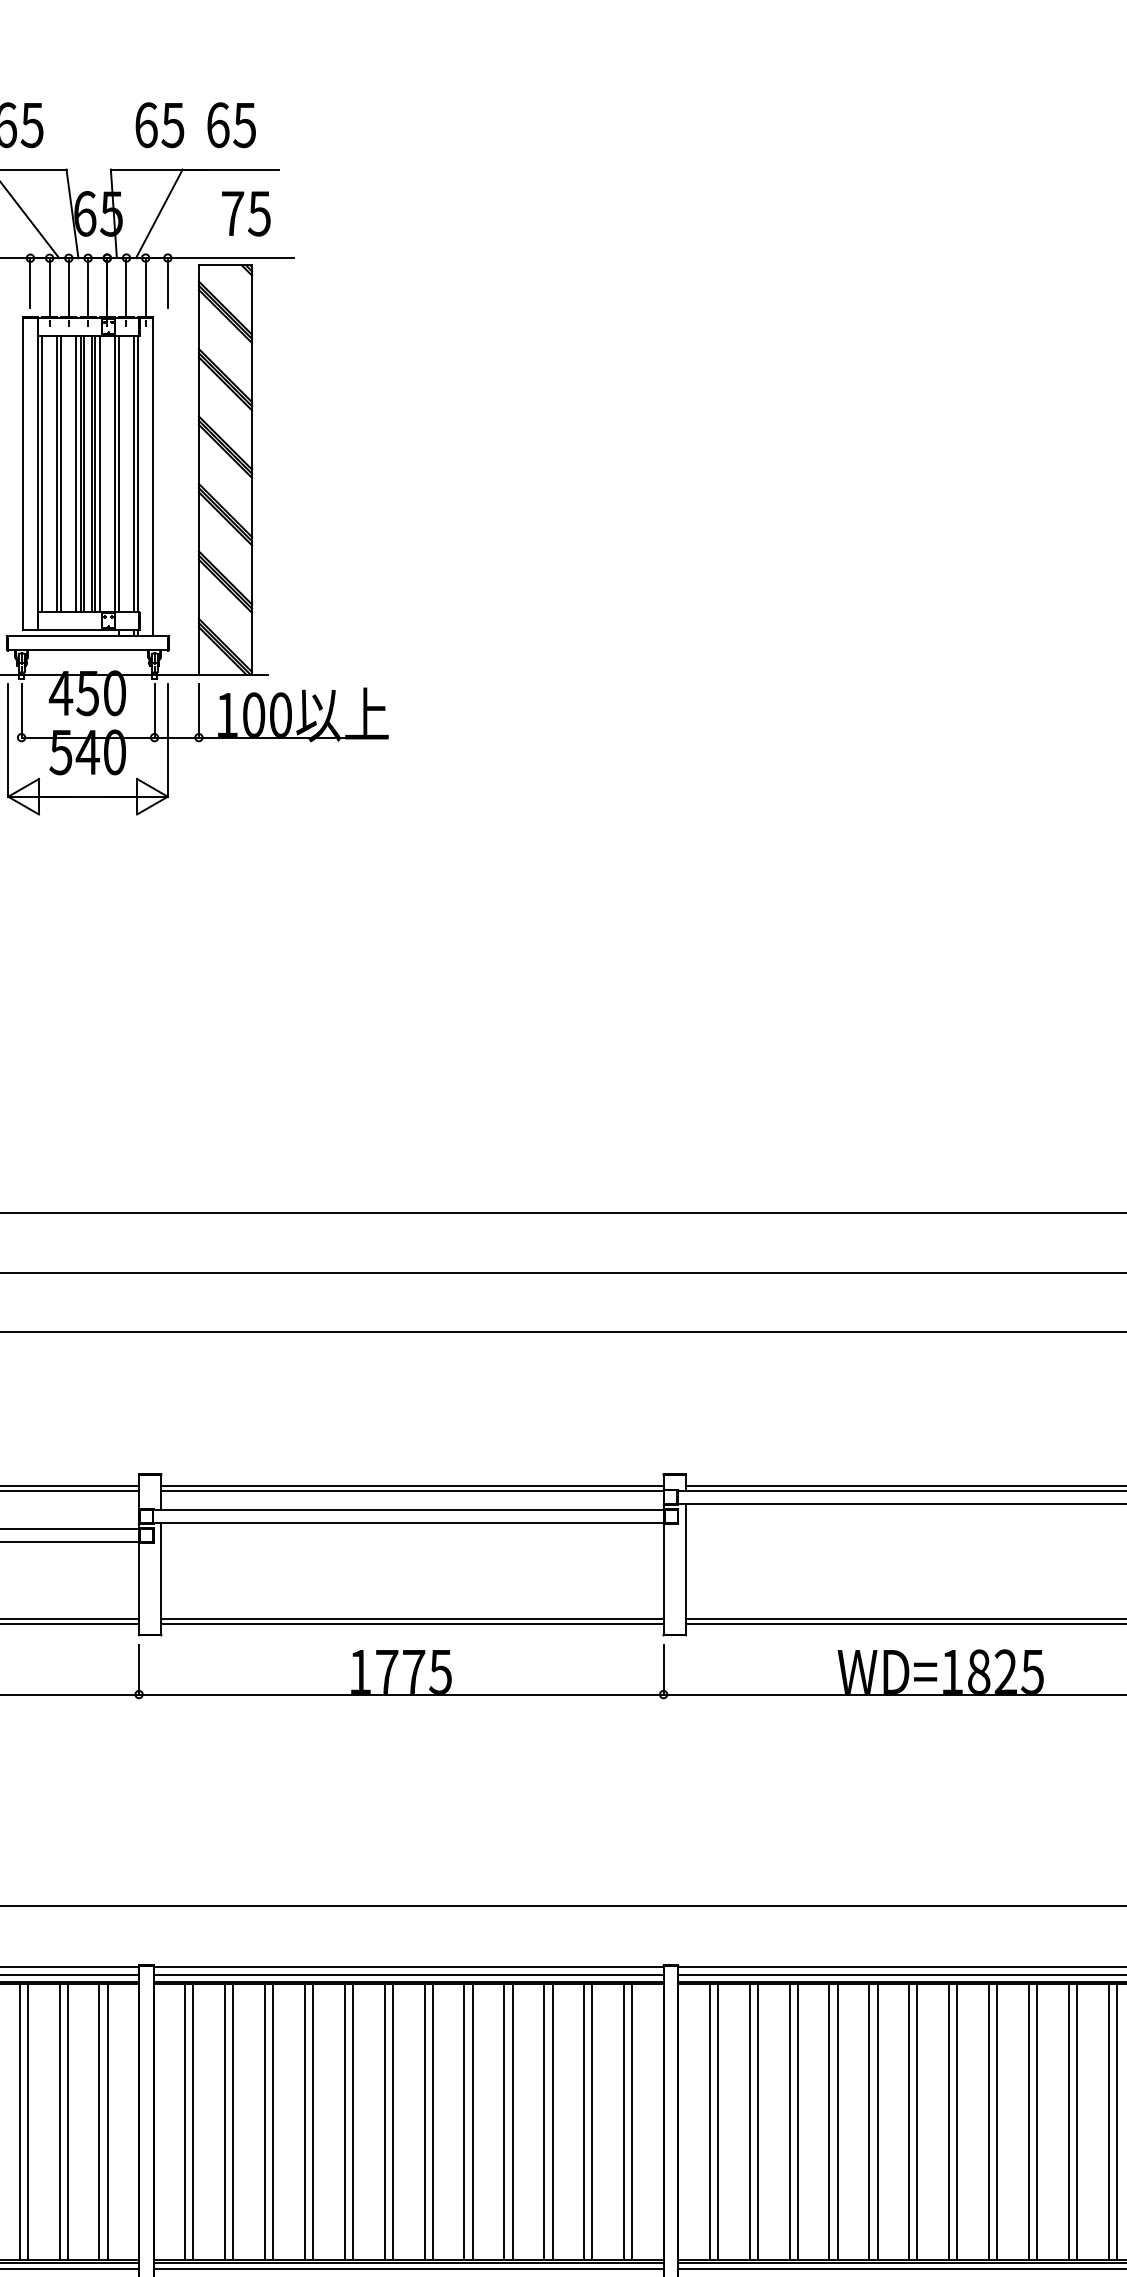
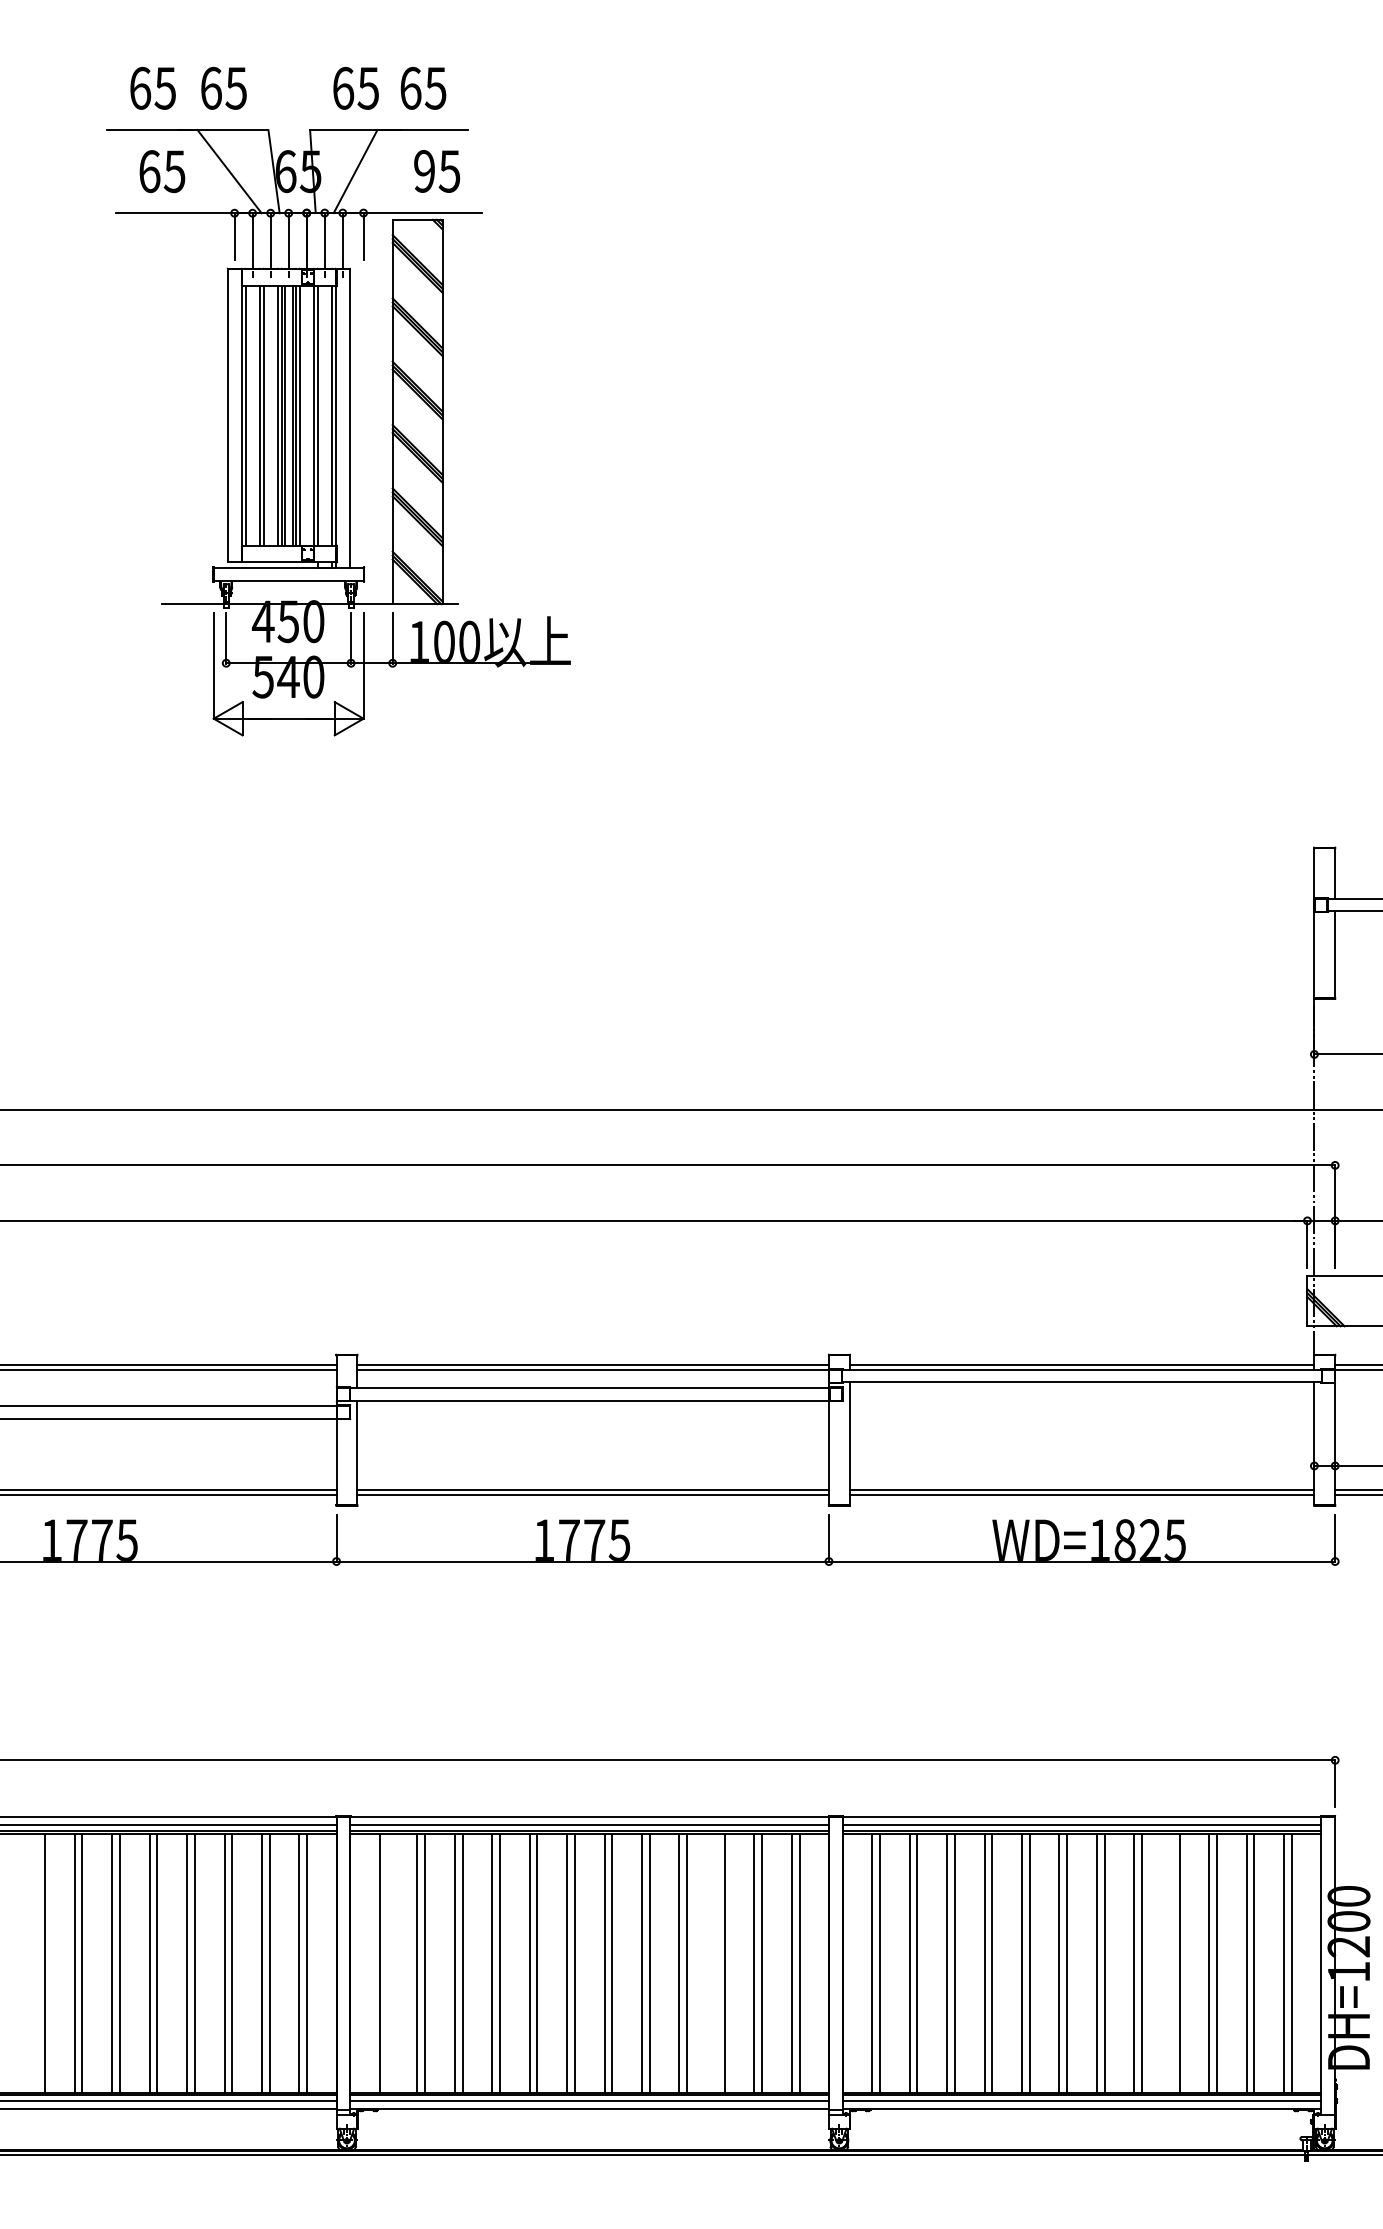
text: (232, 213) -> (424, 171), 75 -> 95
line: (193, 2121) -> (387, 1962), removed
line: (543, 2121) -> (716, 1962), removed
line: (1028, 2121) -> (1171, 1962), removed

